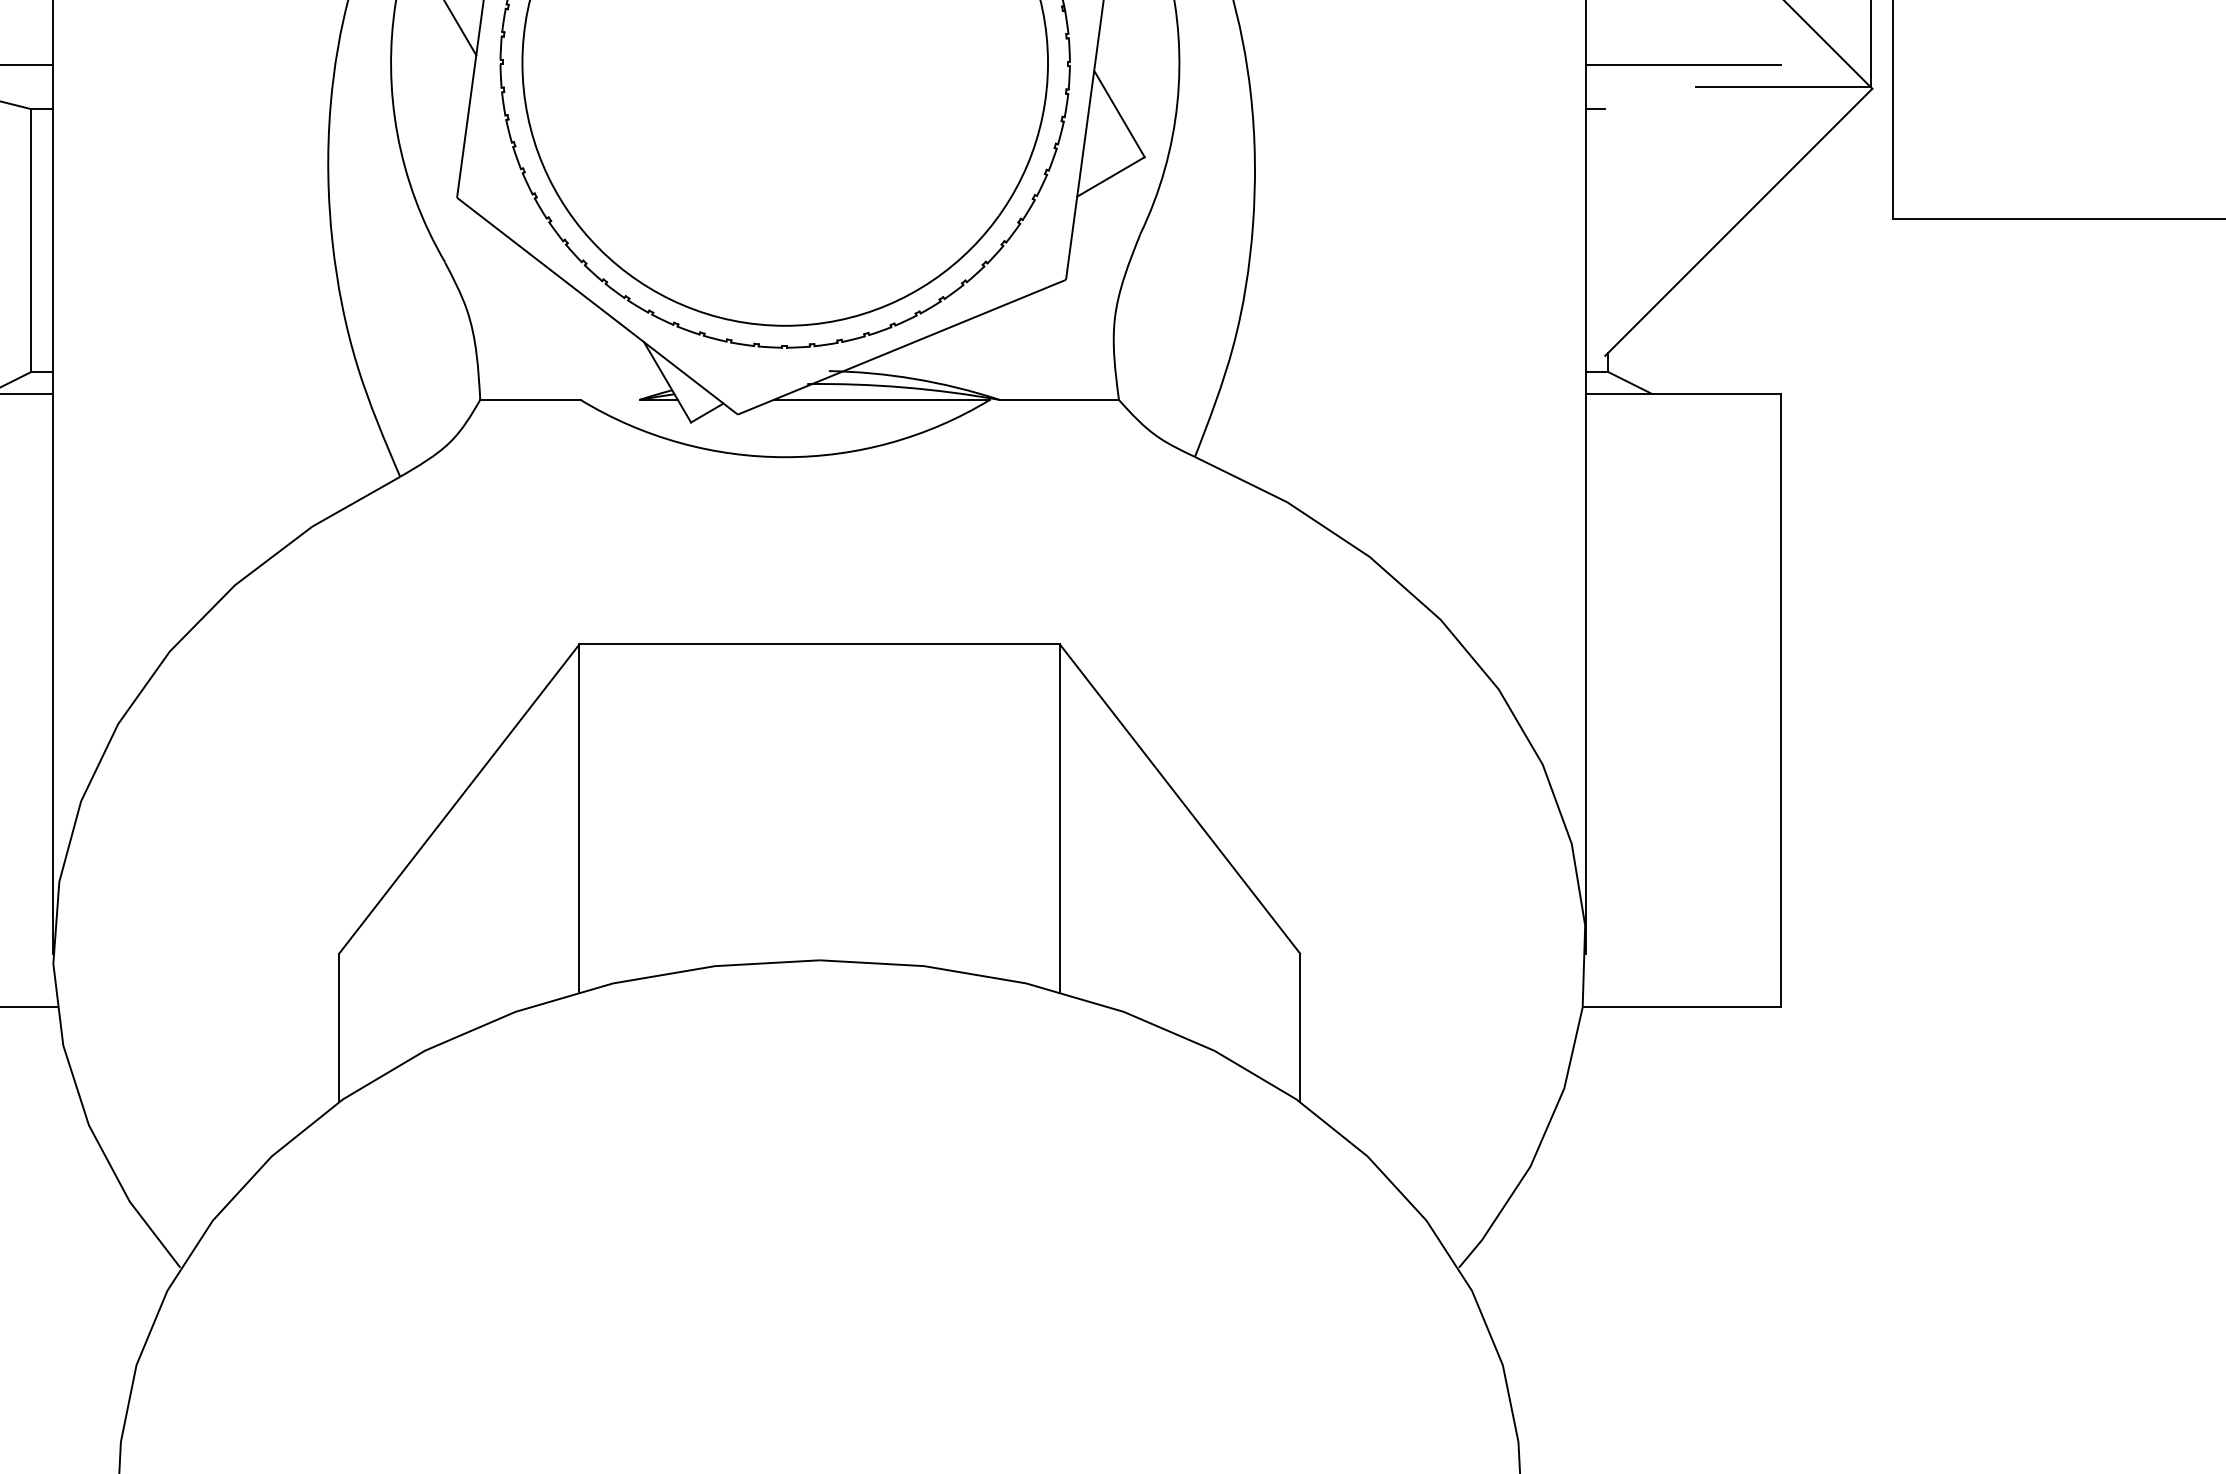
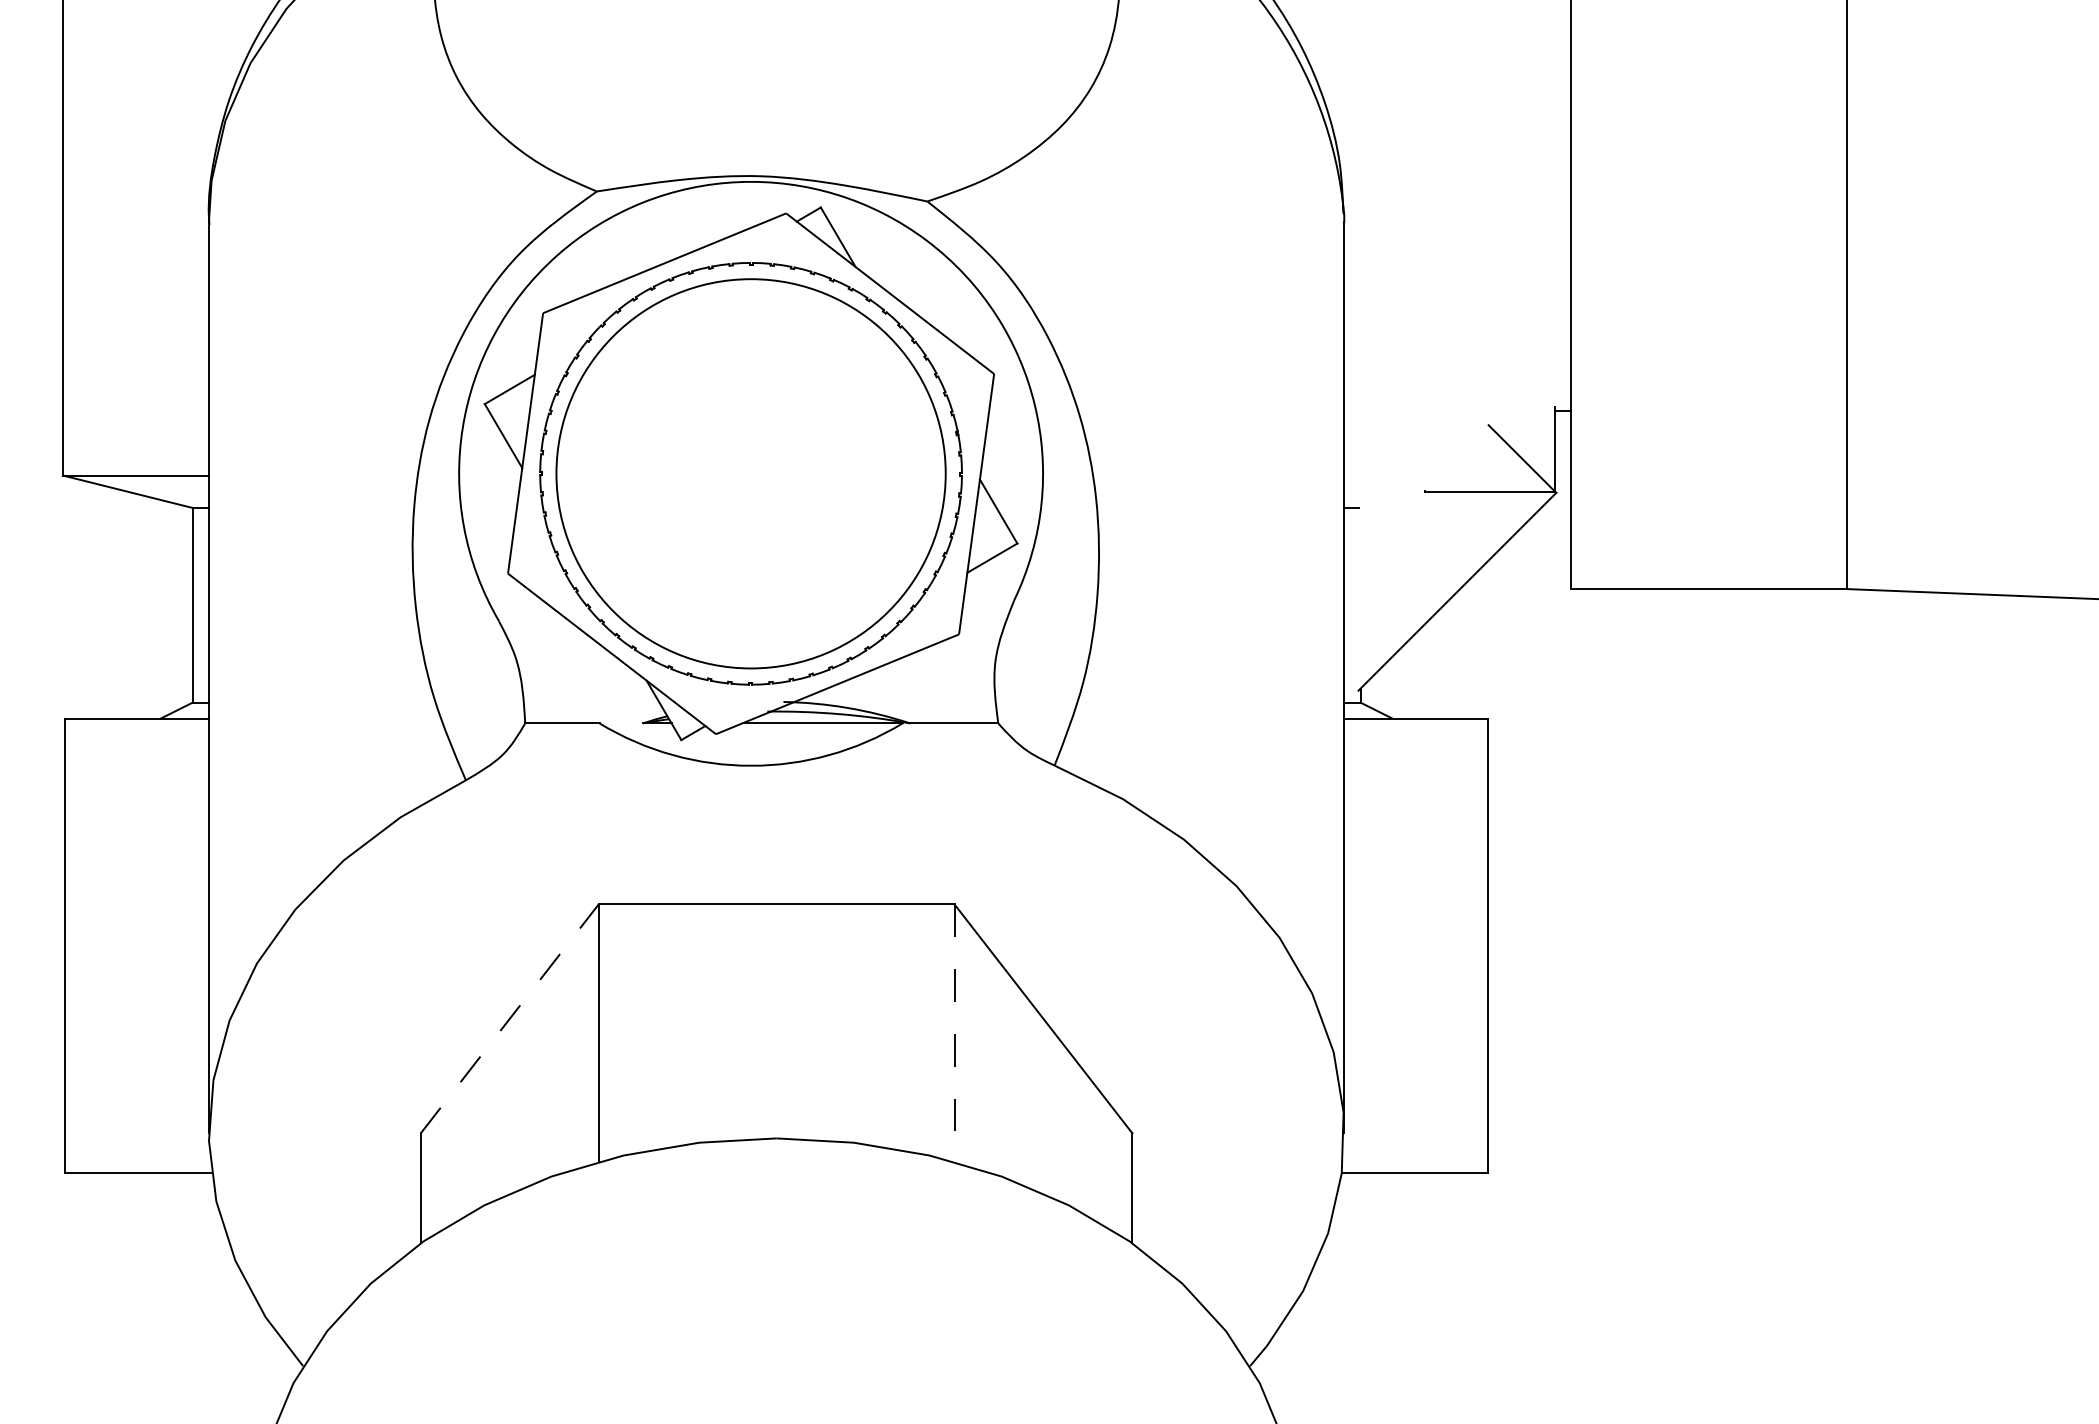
line: (1683, 65) -> (1416, 475), removed
line: (460, 798) -> (510, 1018), solid -> dashed
line: (1059, 818) -> (954, 1033), solid -> dashed

